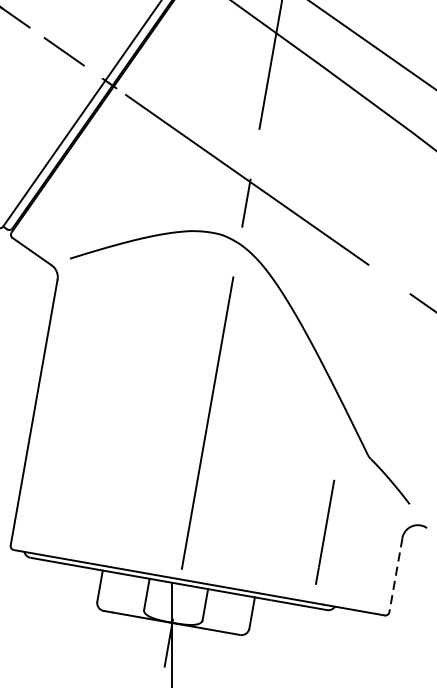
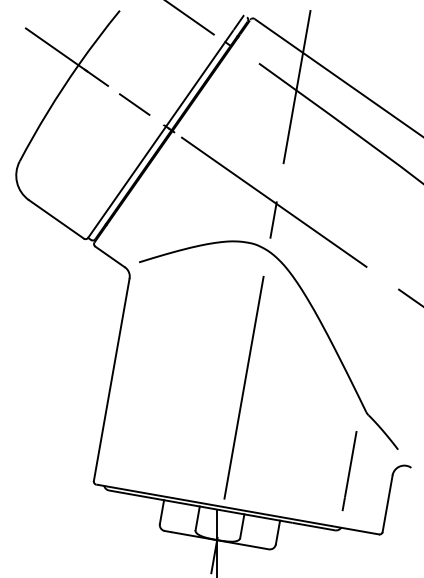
line: (324, 532) -> (349, 471), moved
line: (395, 574) -> (387, 503), dashed -> solid

